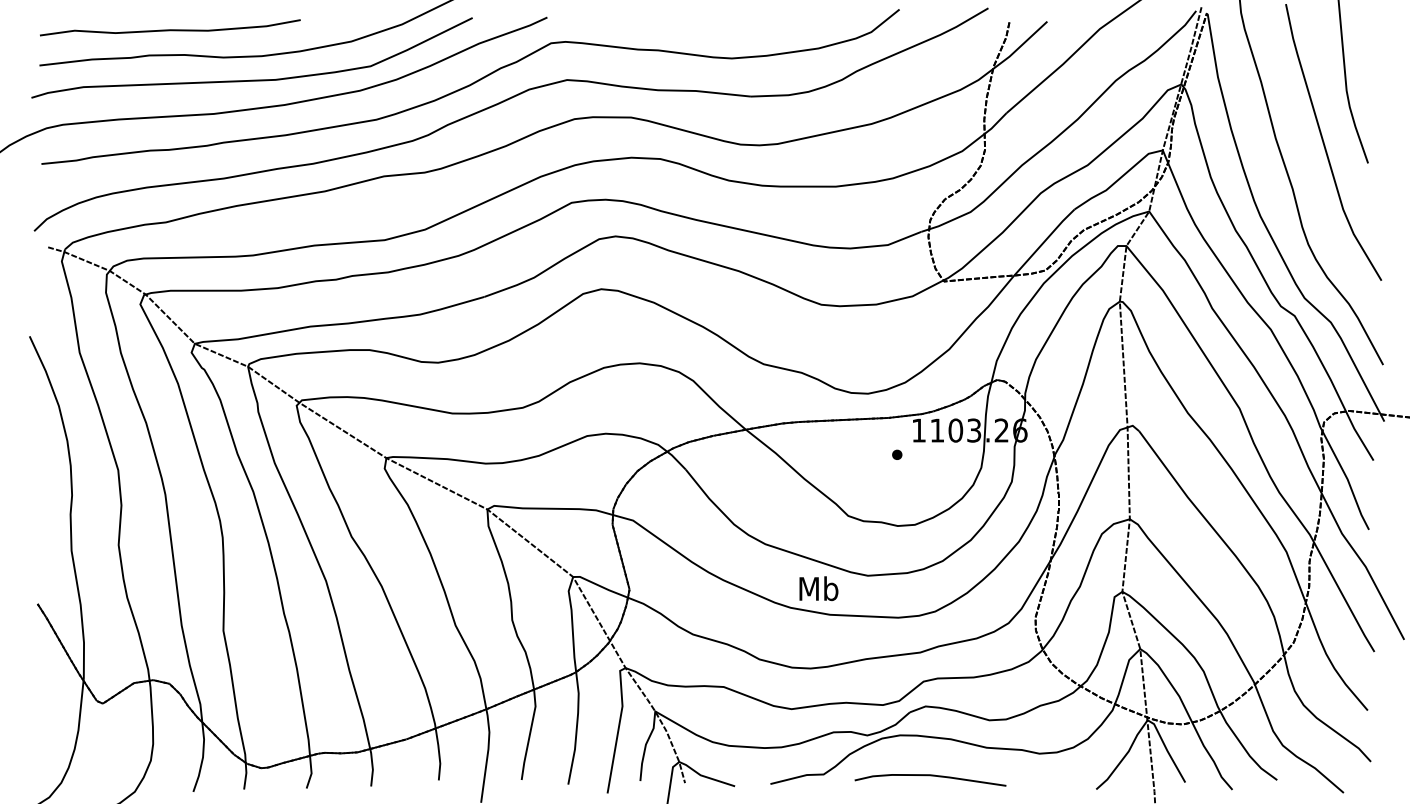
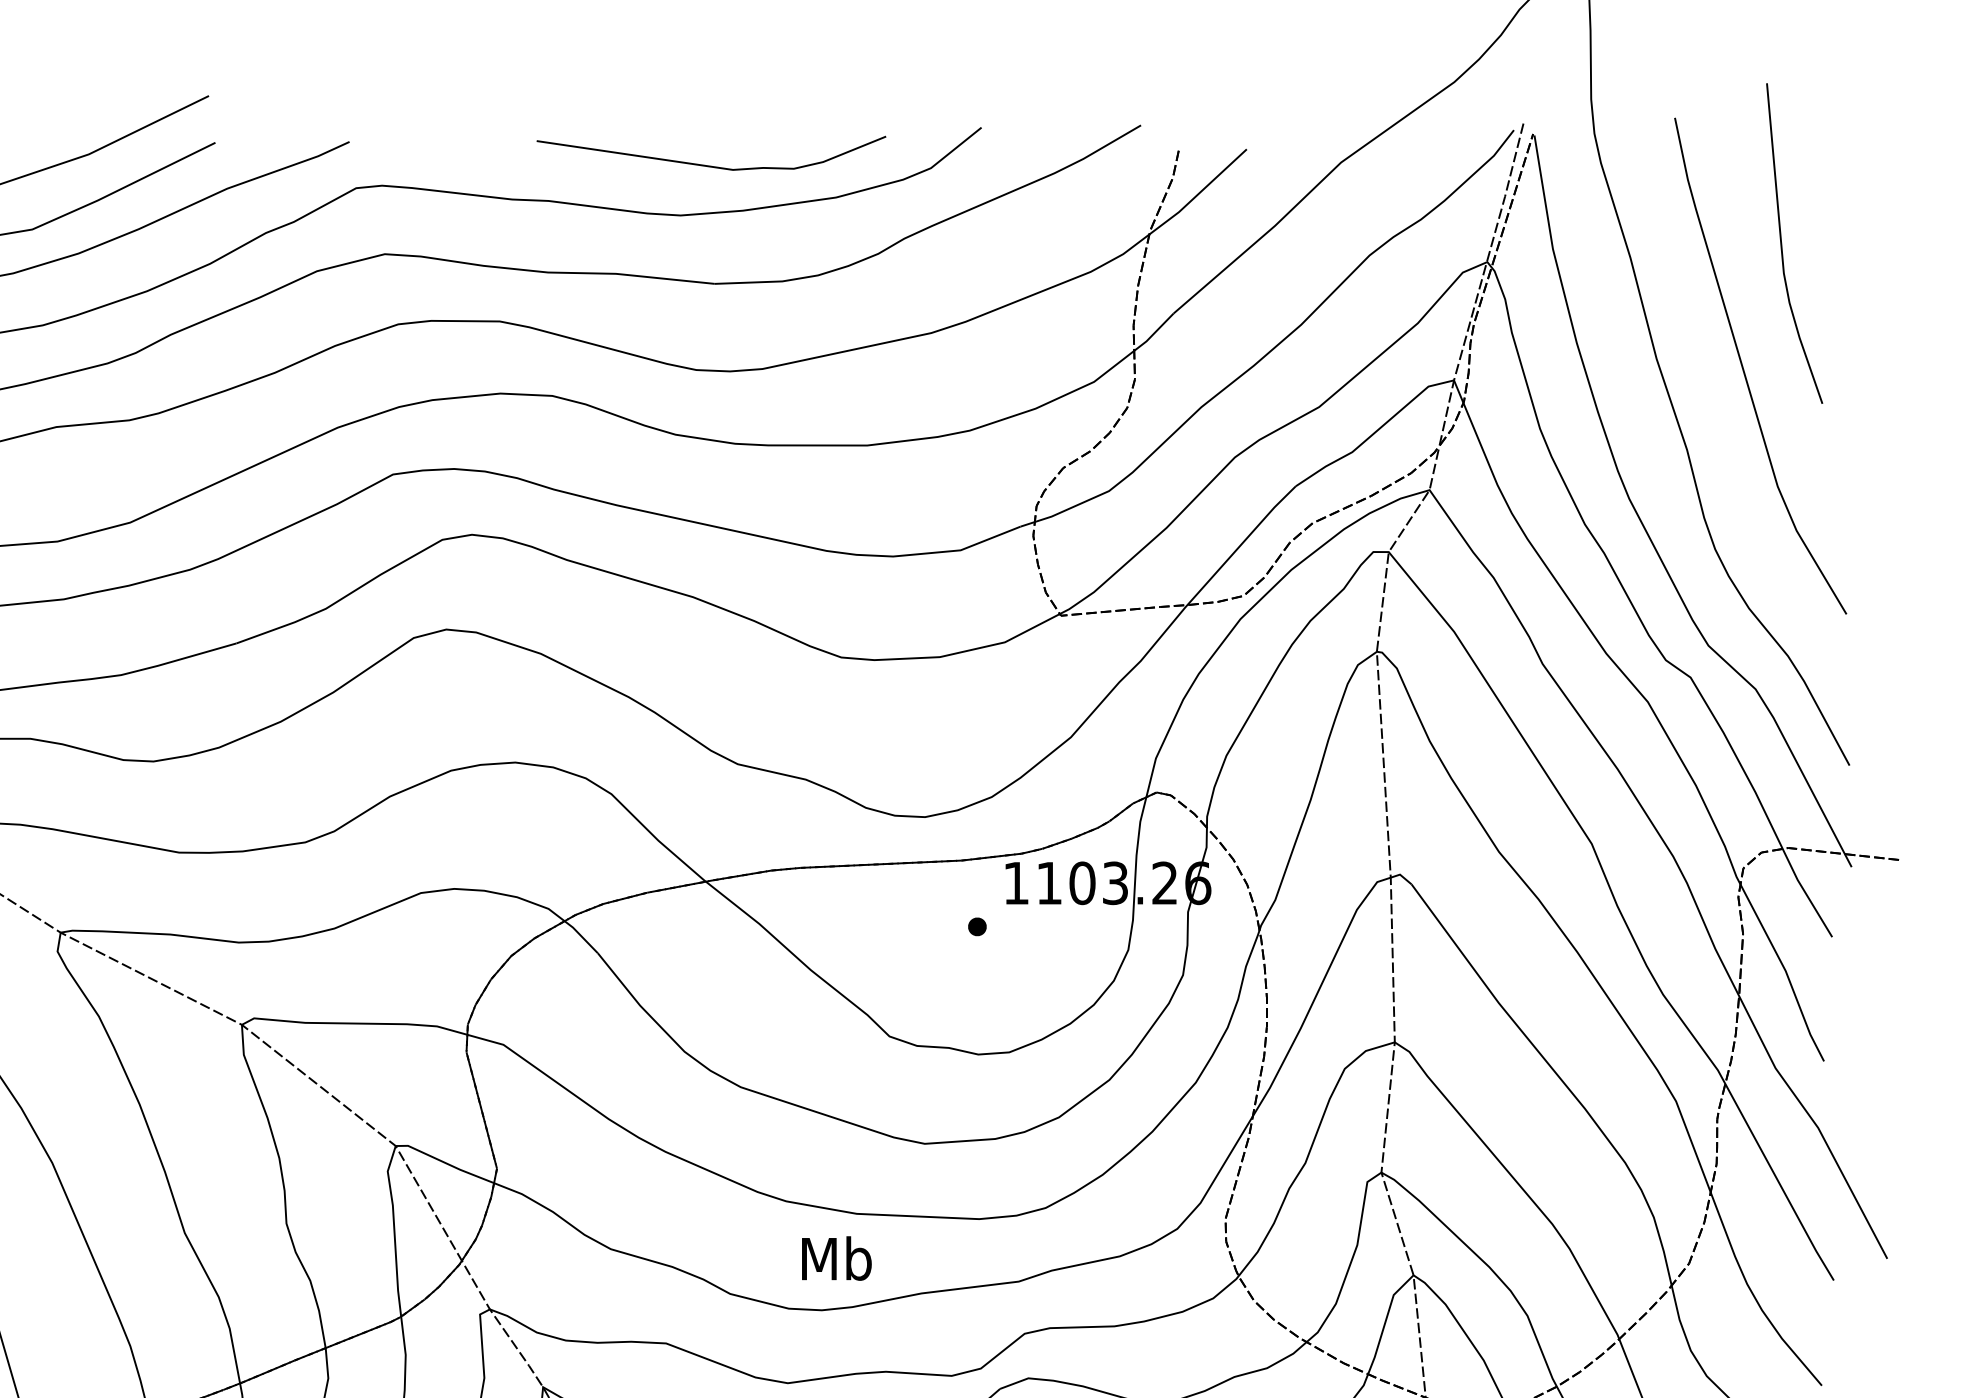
curve: (745, 29) -> (705, 163), added
text: (818, 588) -> (836, 1258), moved

